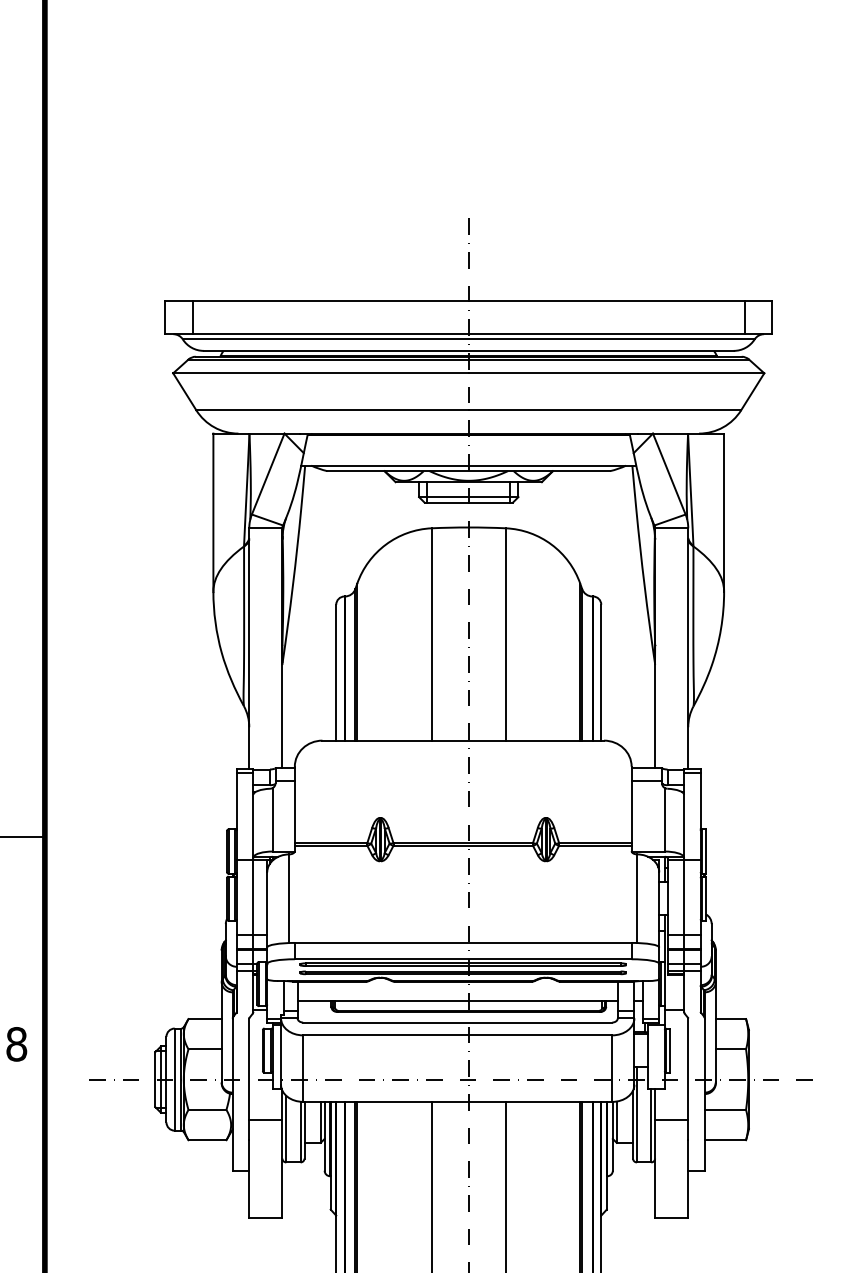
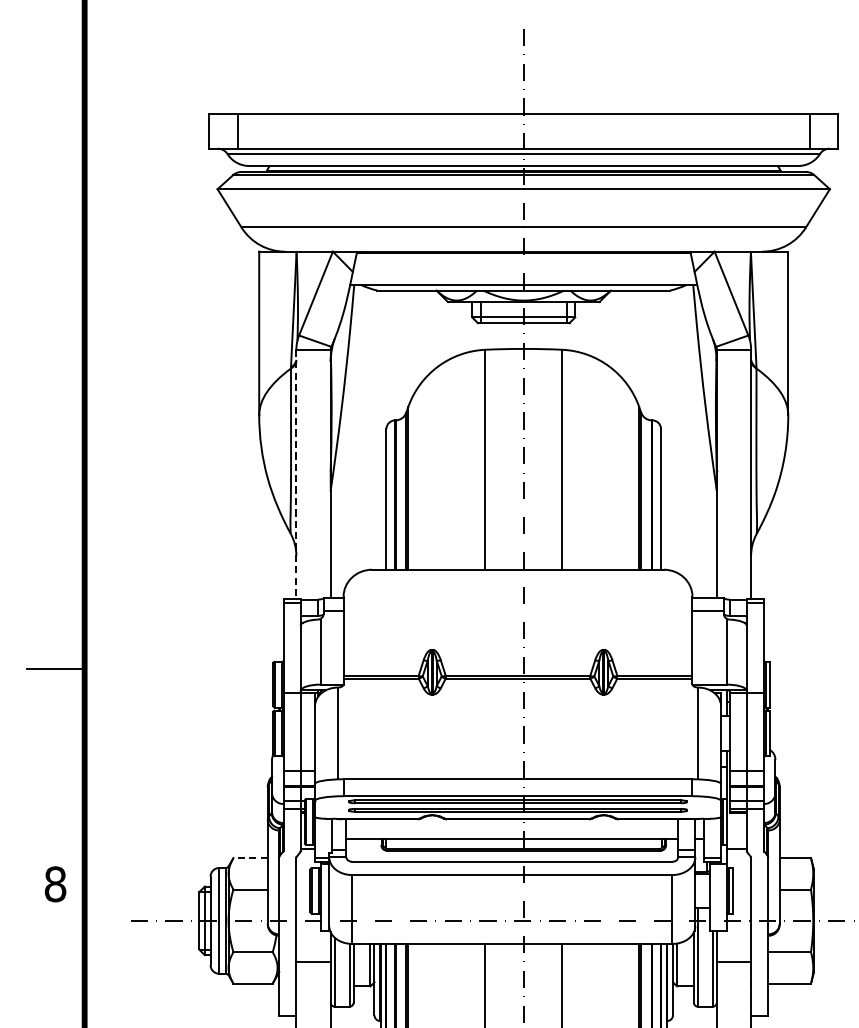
line: (249, 649) -> (296, 475), solid -> dashed
line: (205, 1019) -> (251, 858), solid -> dashed

